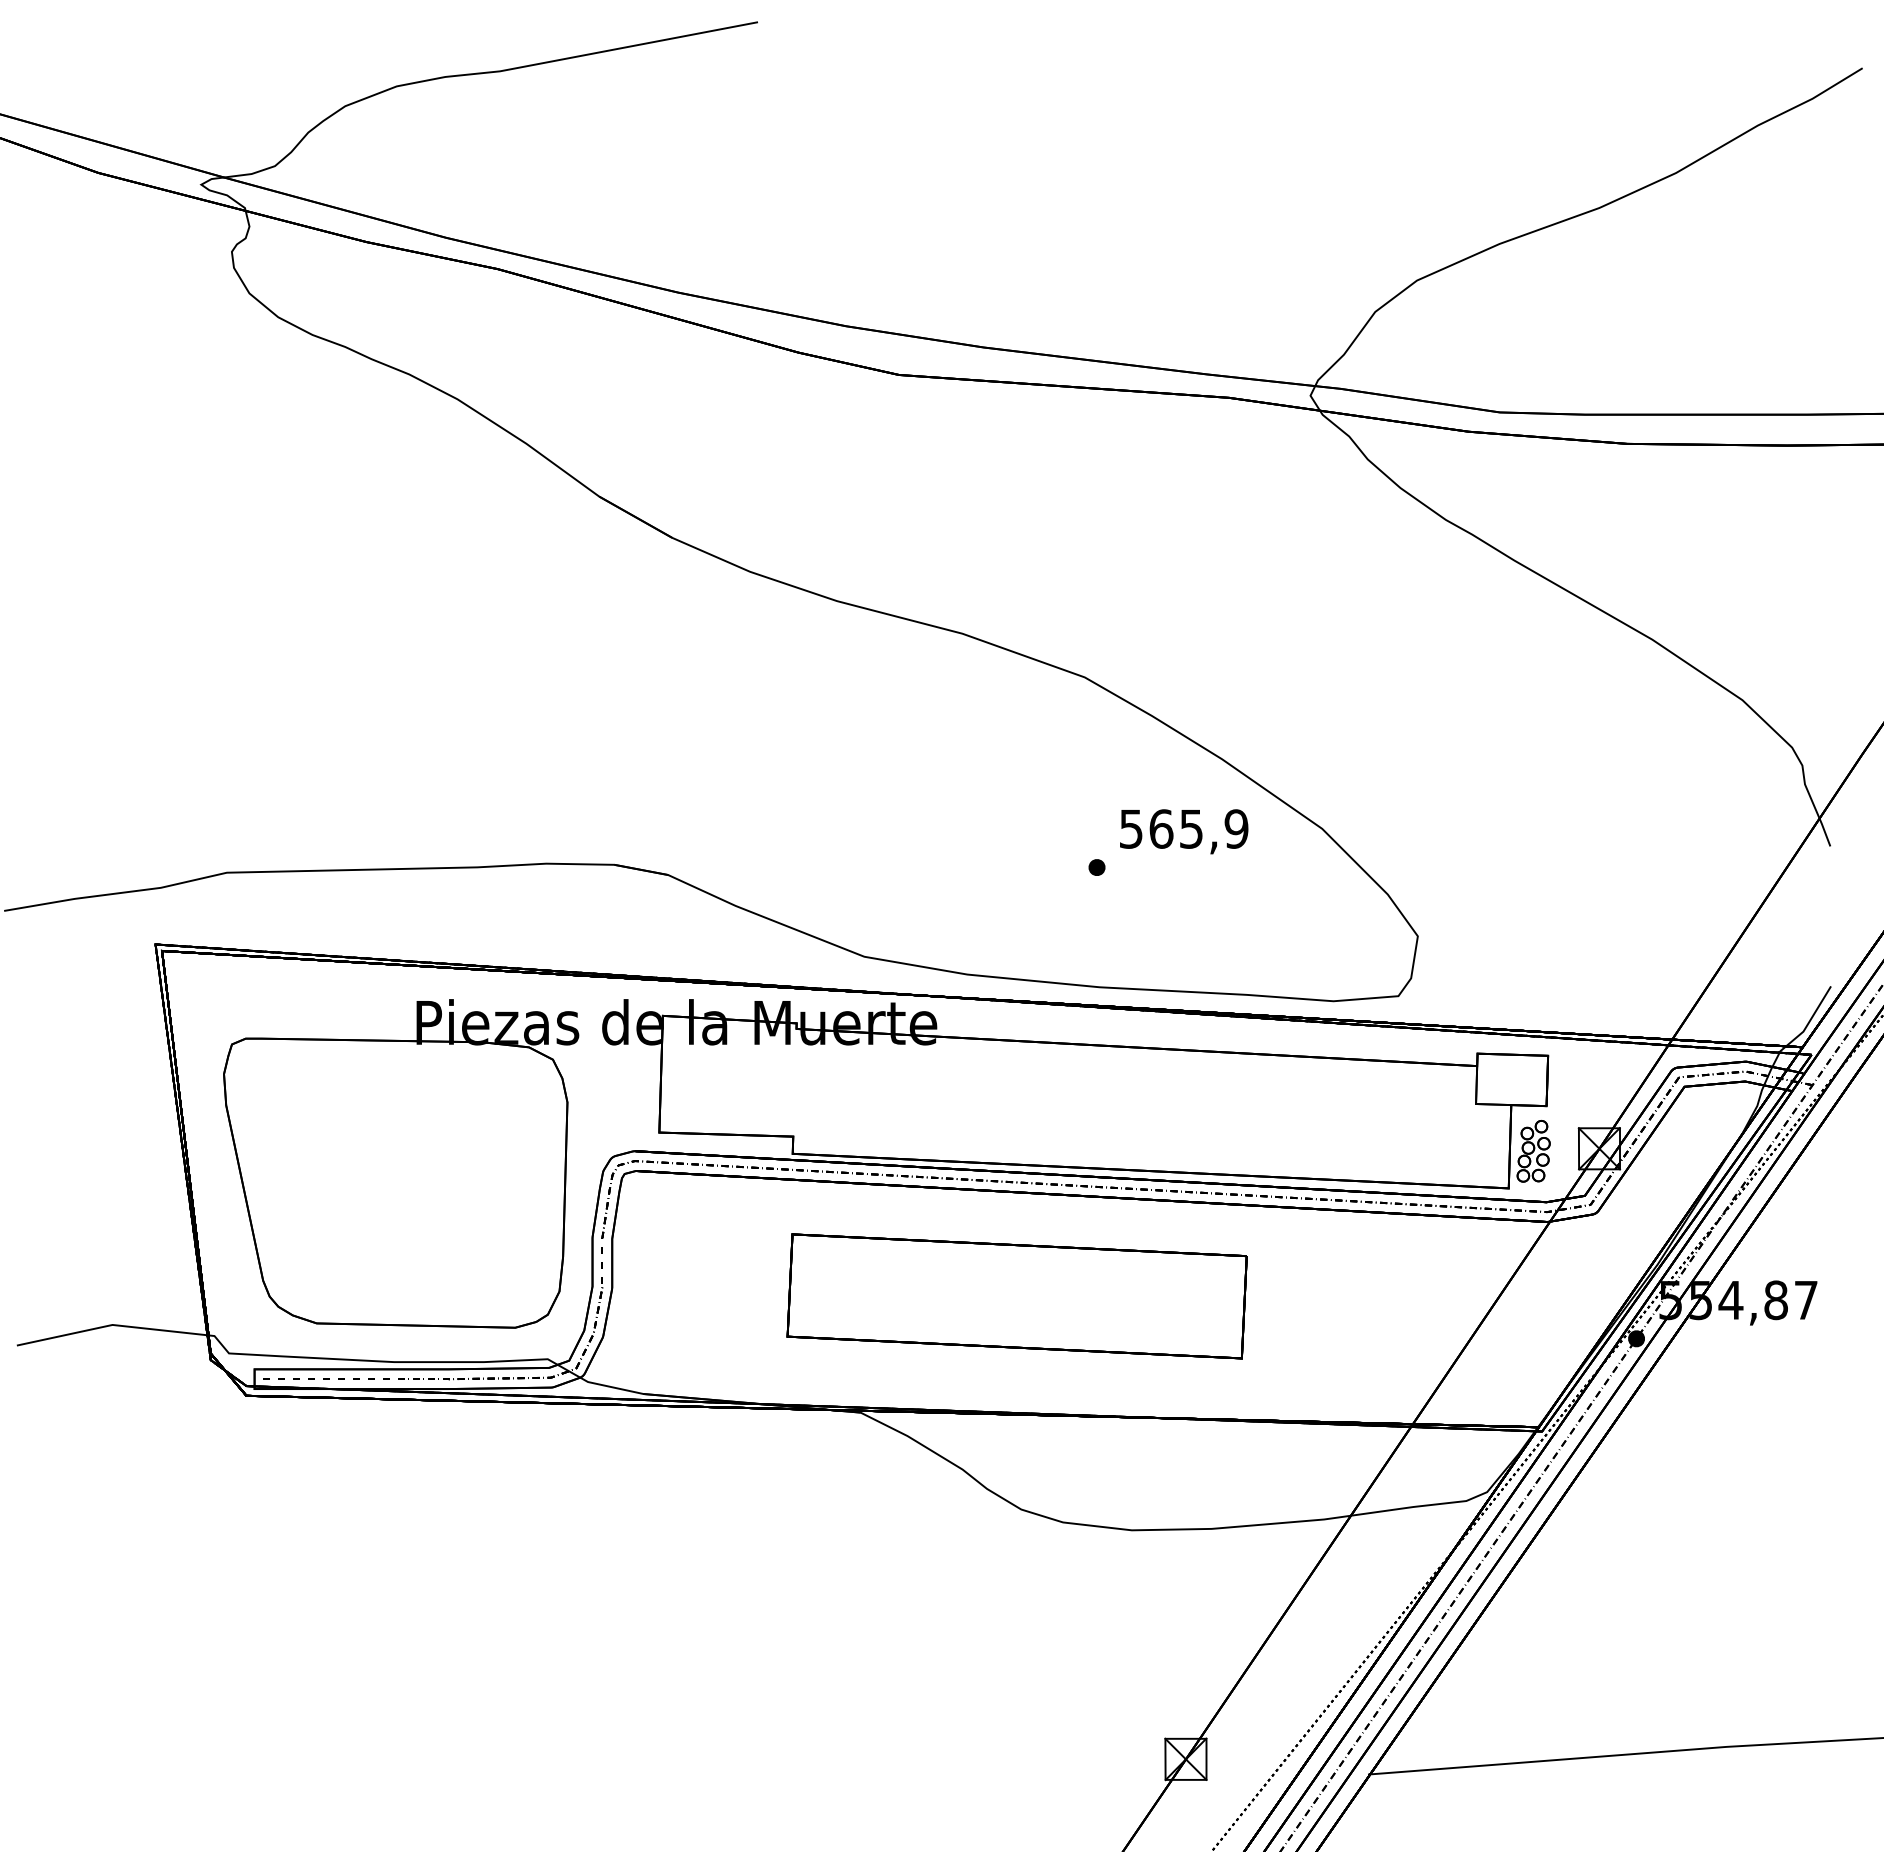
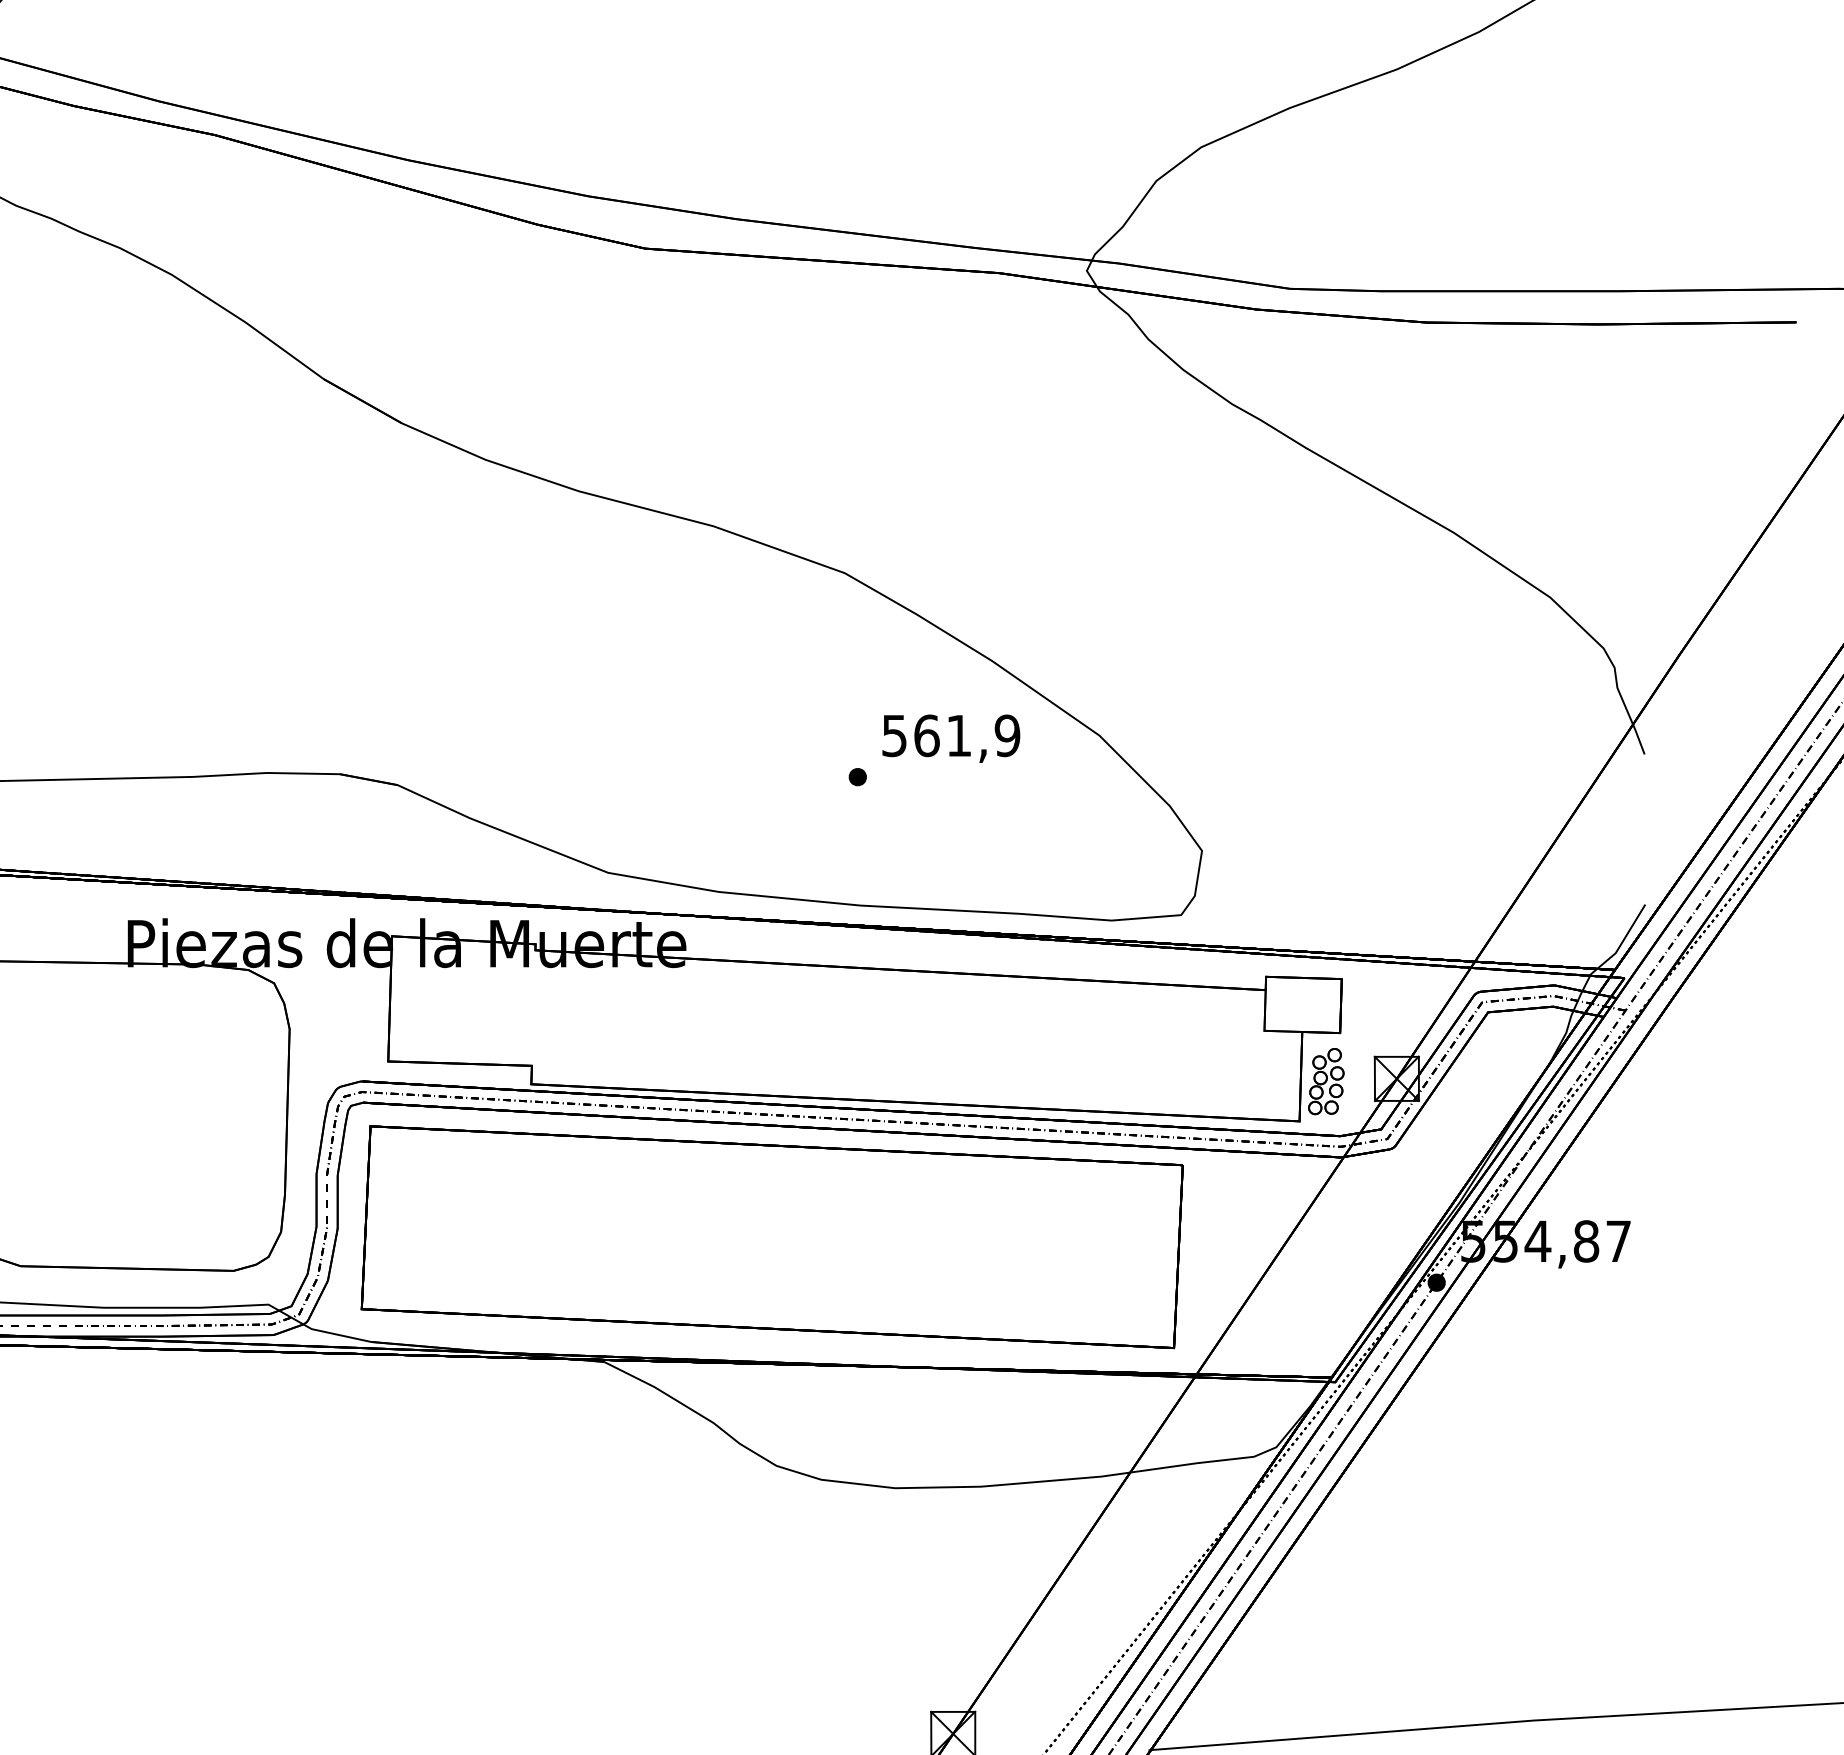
text: (1191, 829) -> (959, 736), 565,9 -> 561,9
part: (1016, 1296) -> (771, 1237), size x1.67

